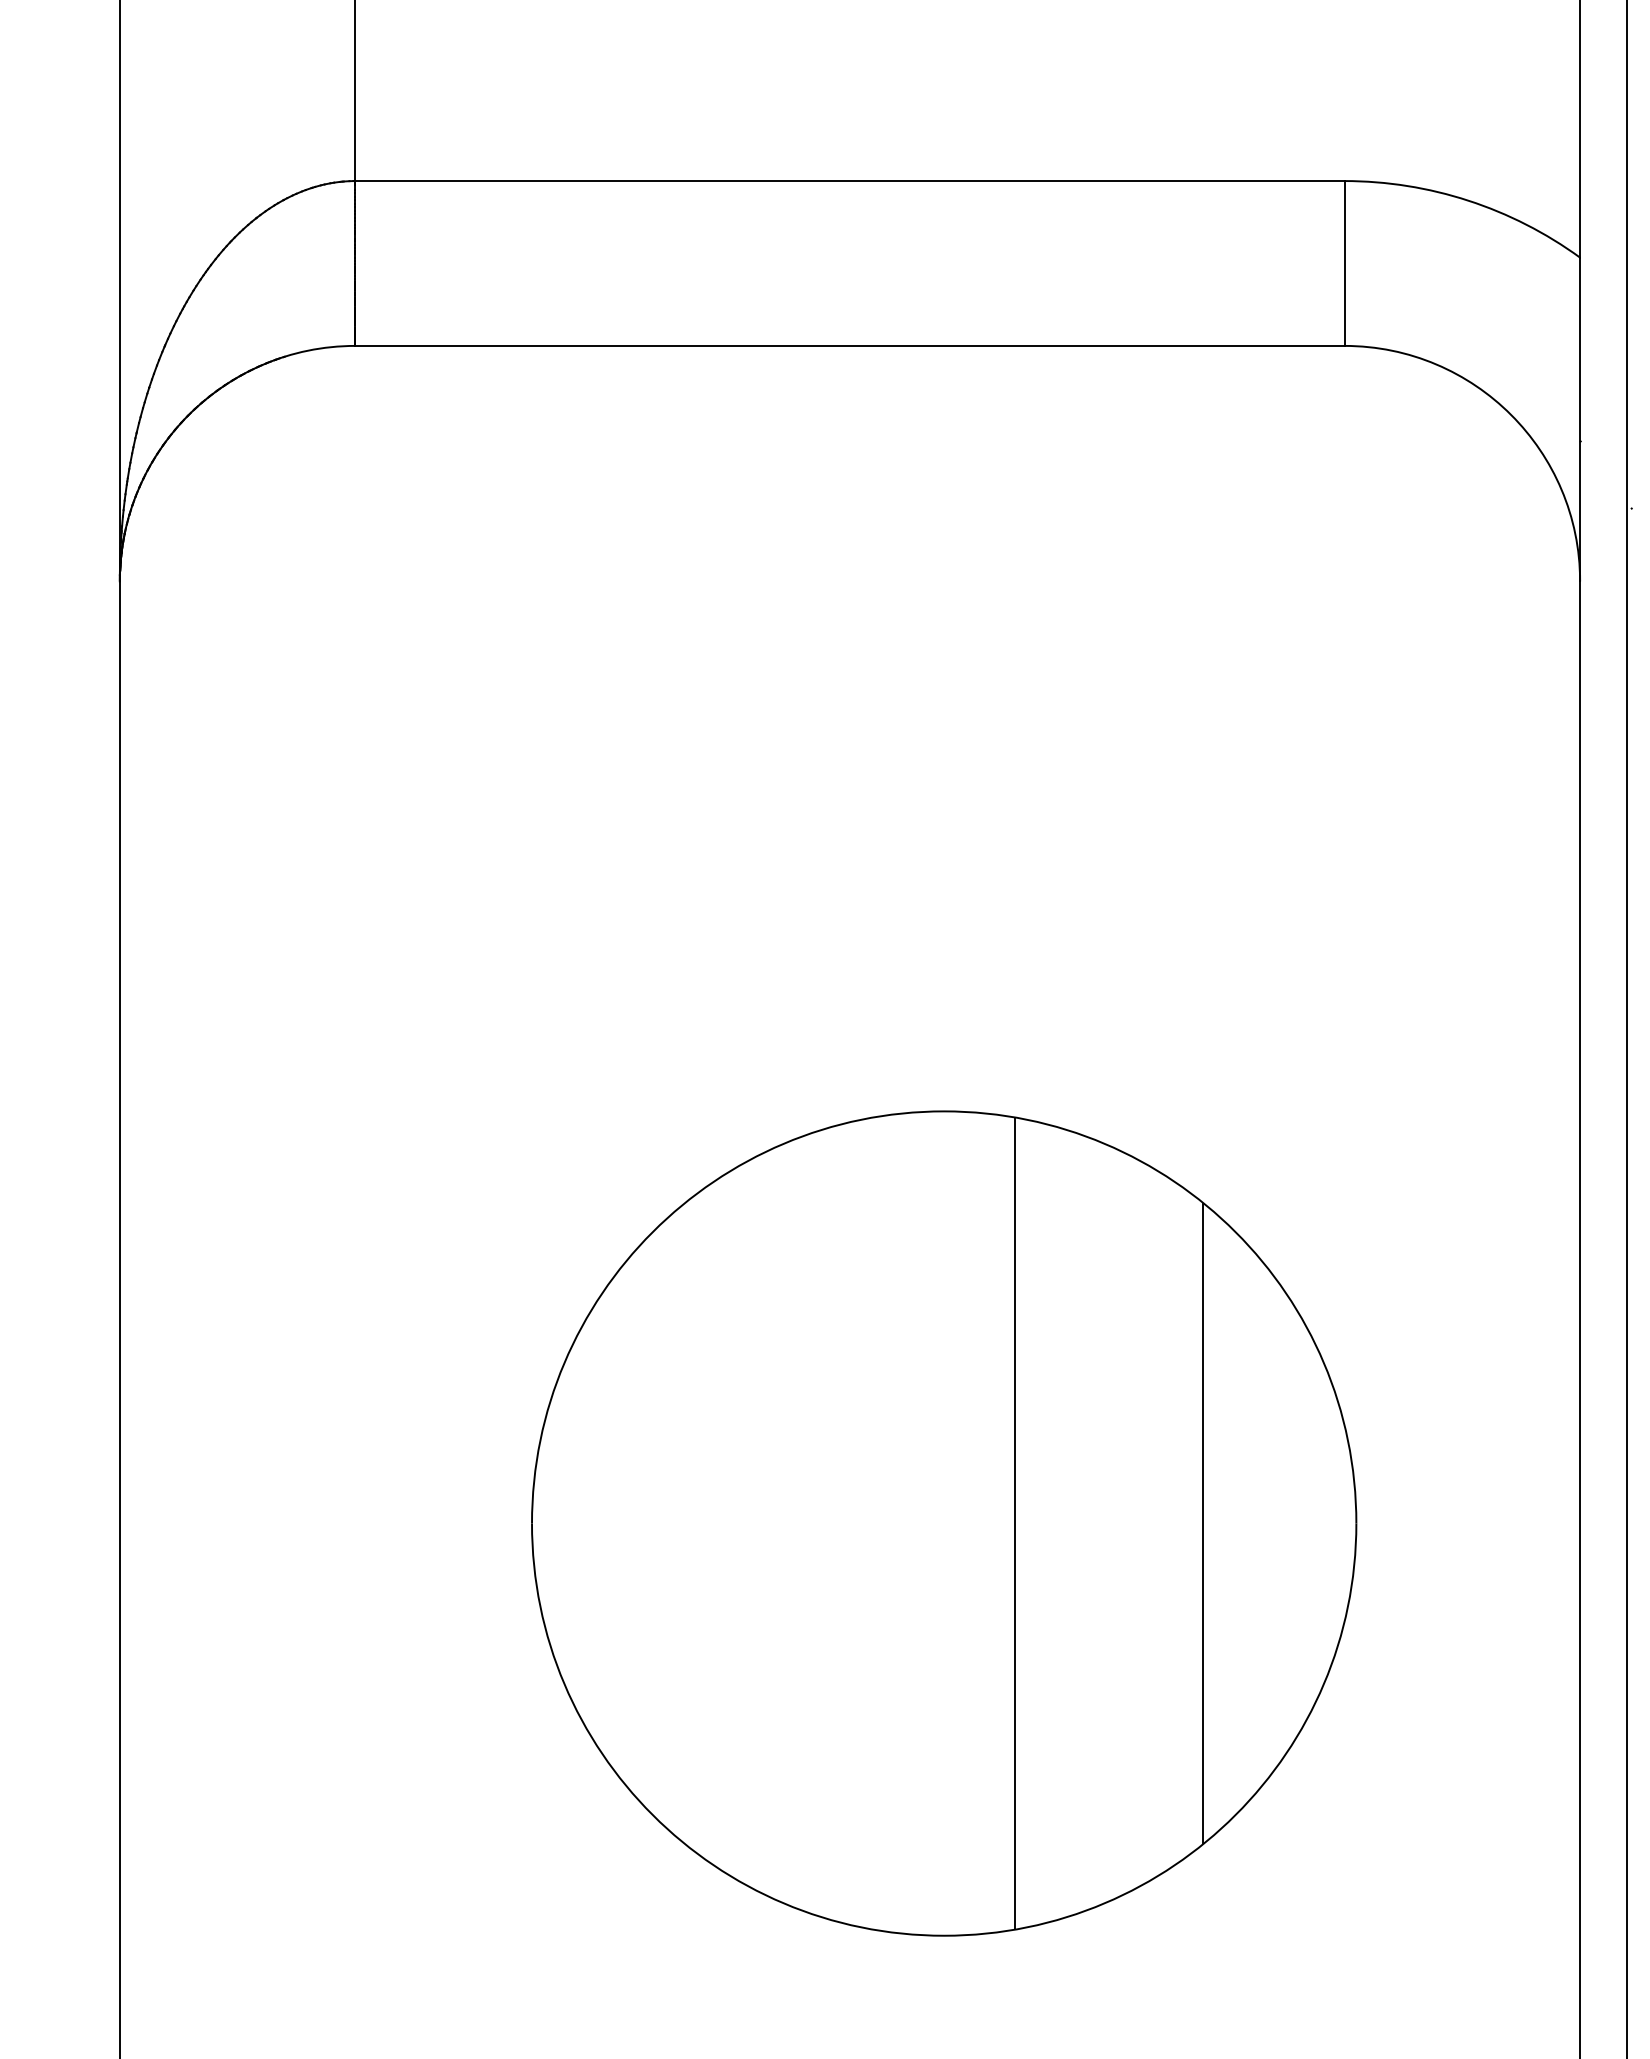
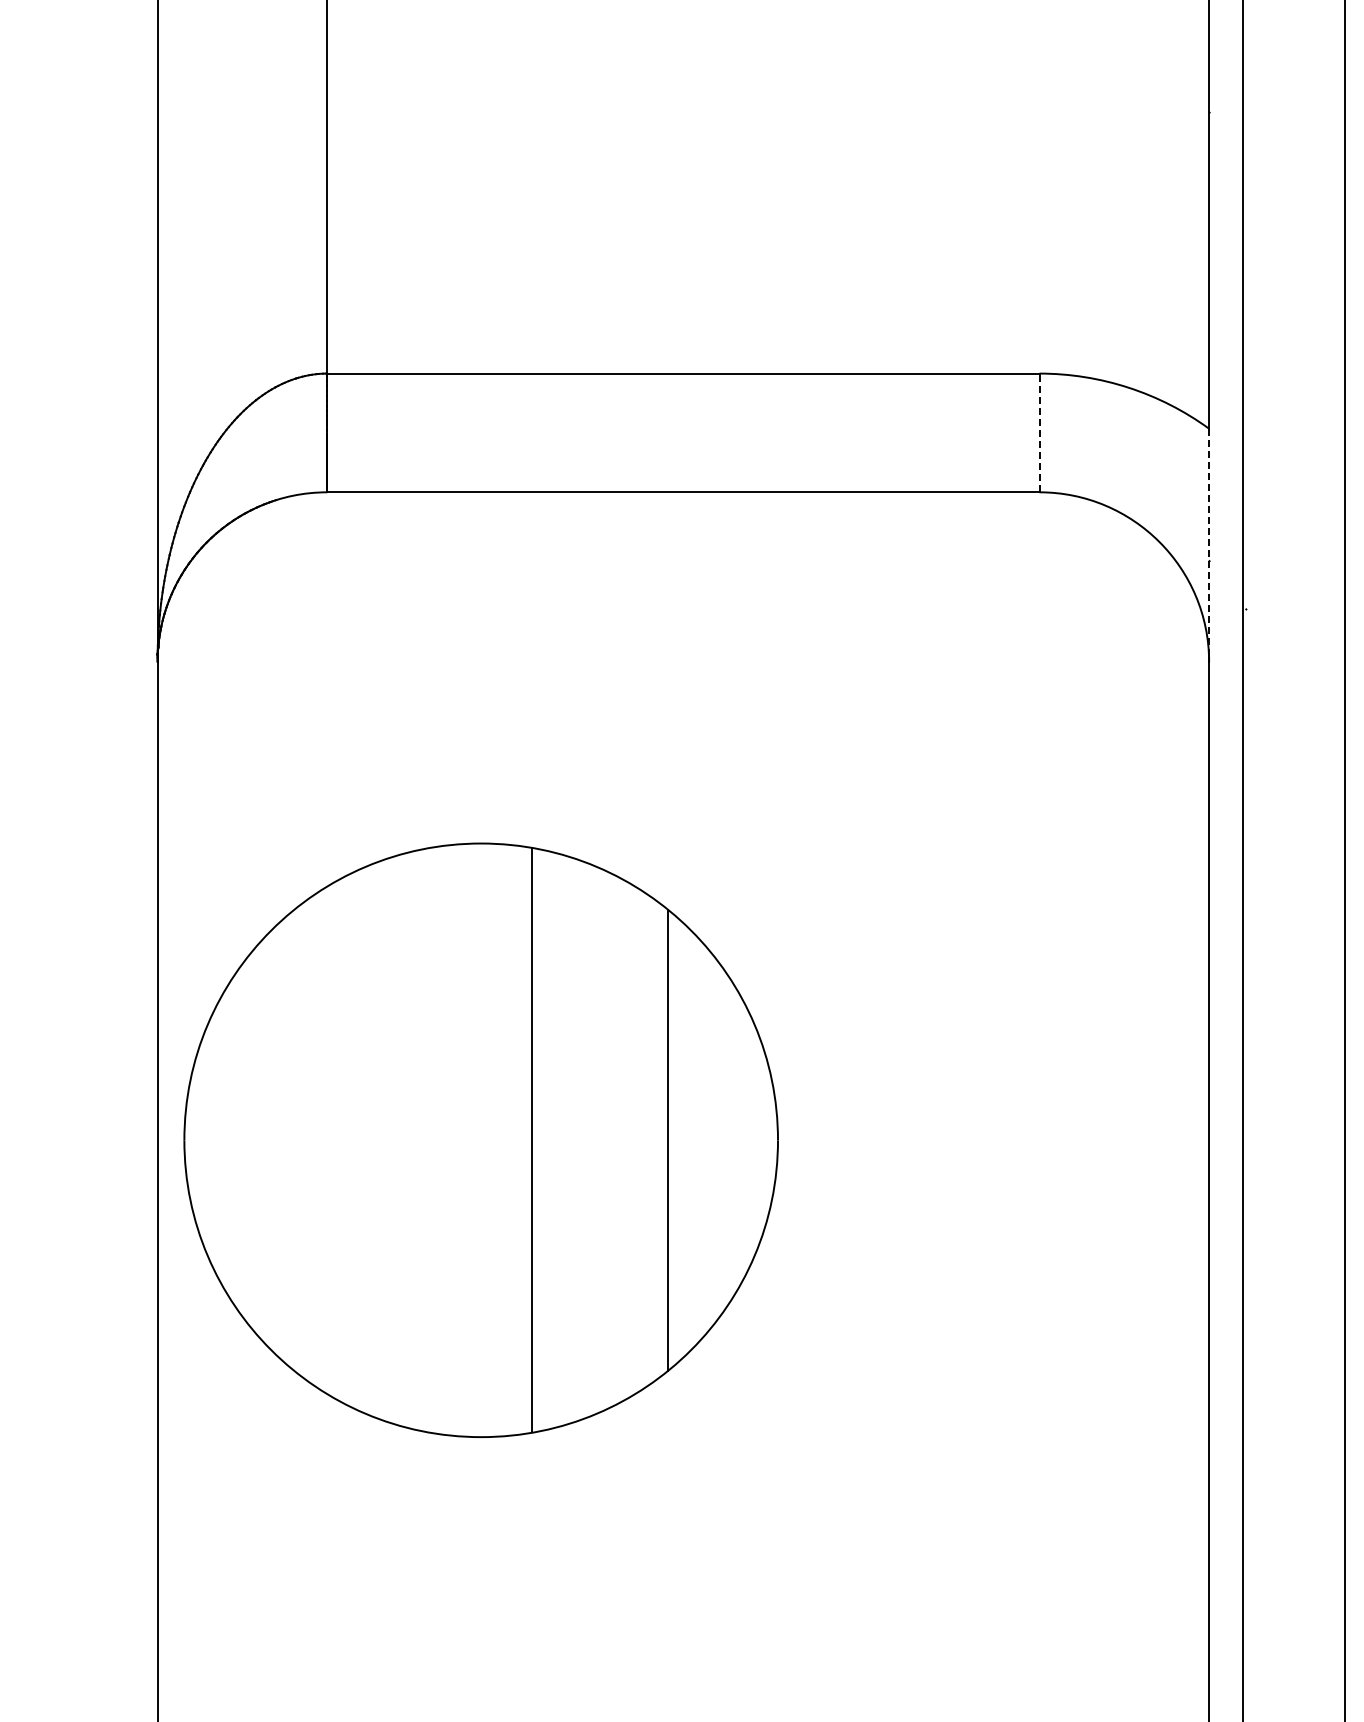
line: (1344, 262) -> (1039, 432), solid -> dashed
line: (1580, 416) -> (1209, 543), solid -> dashed
part: (943, 1522) -> (480, 1139), moved

